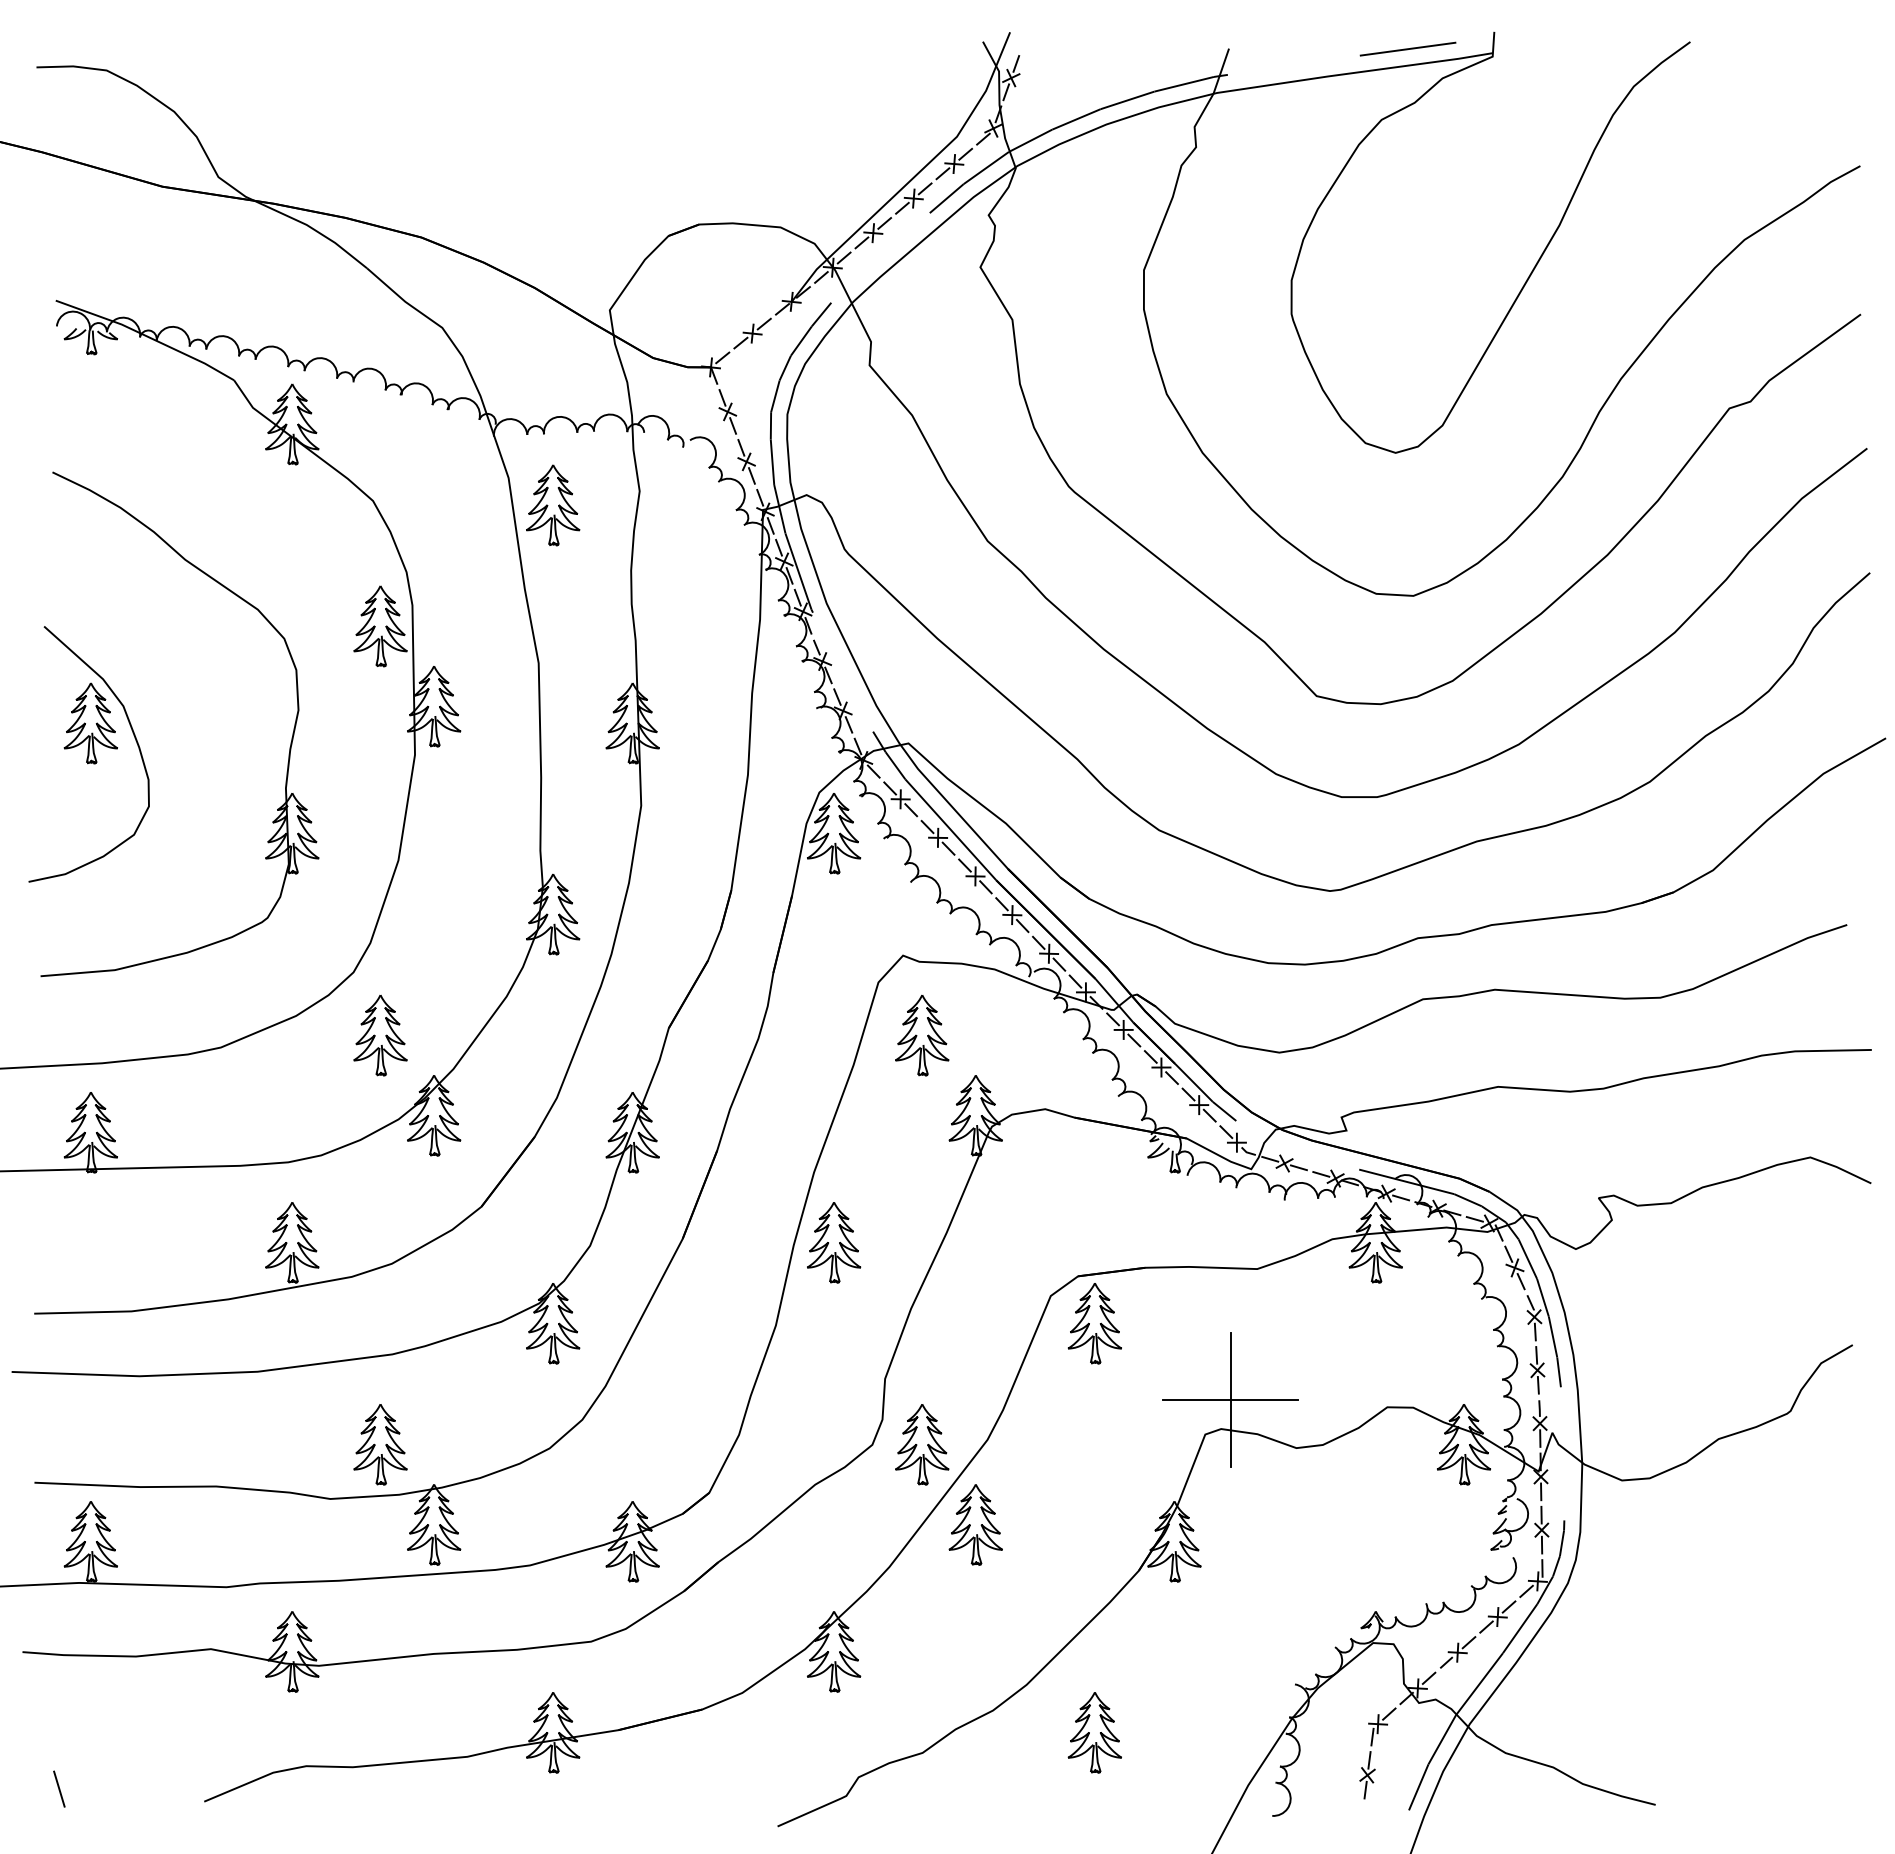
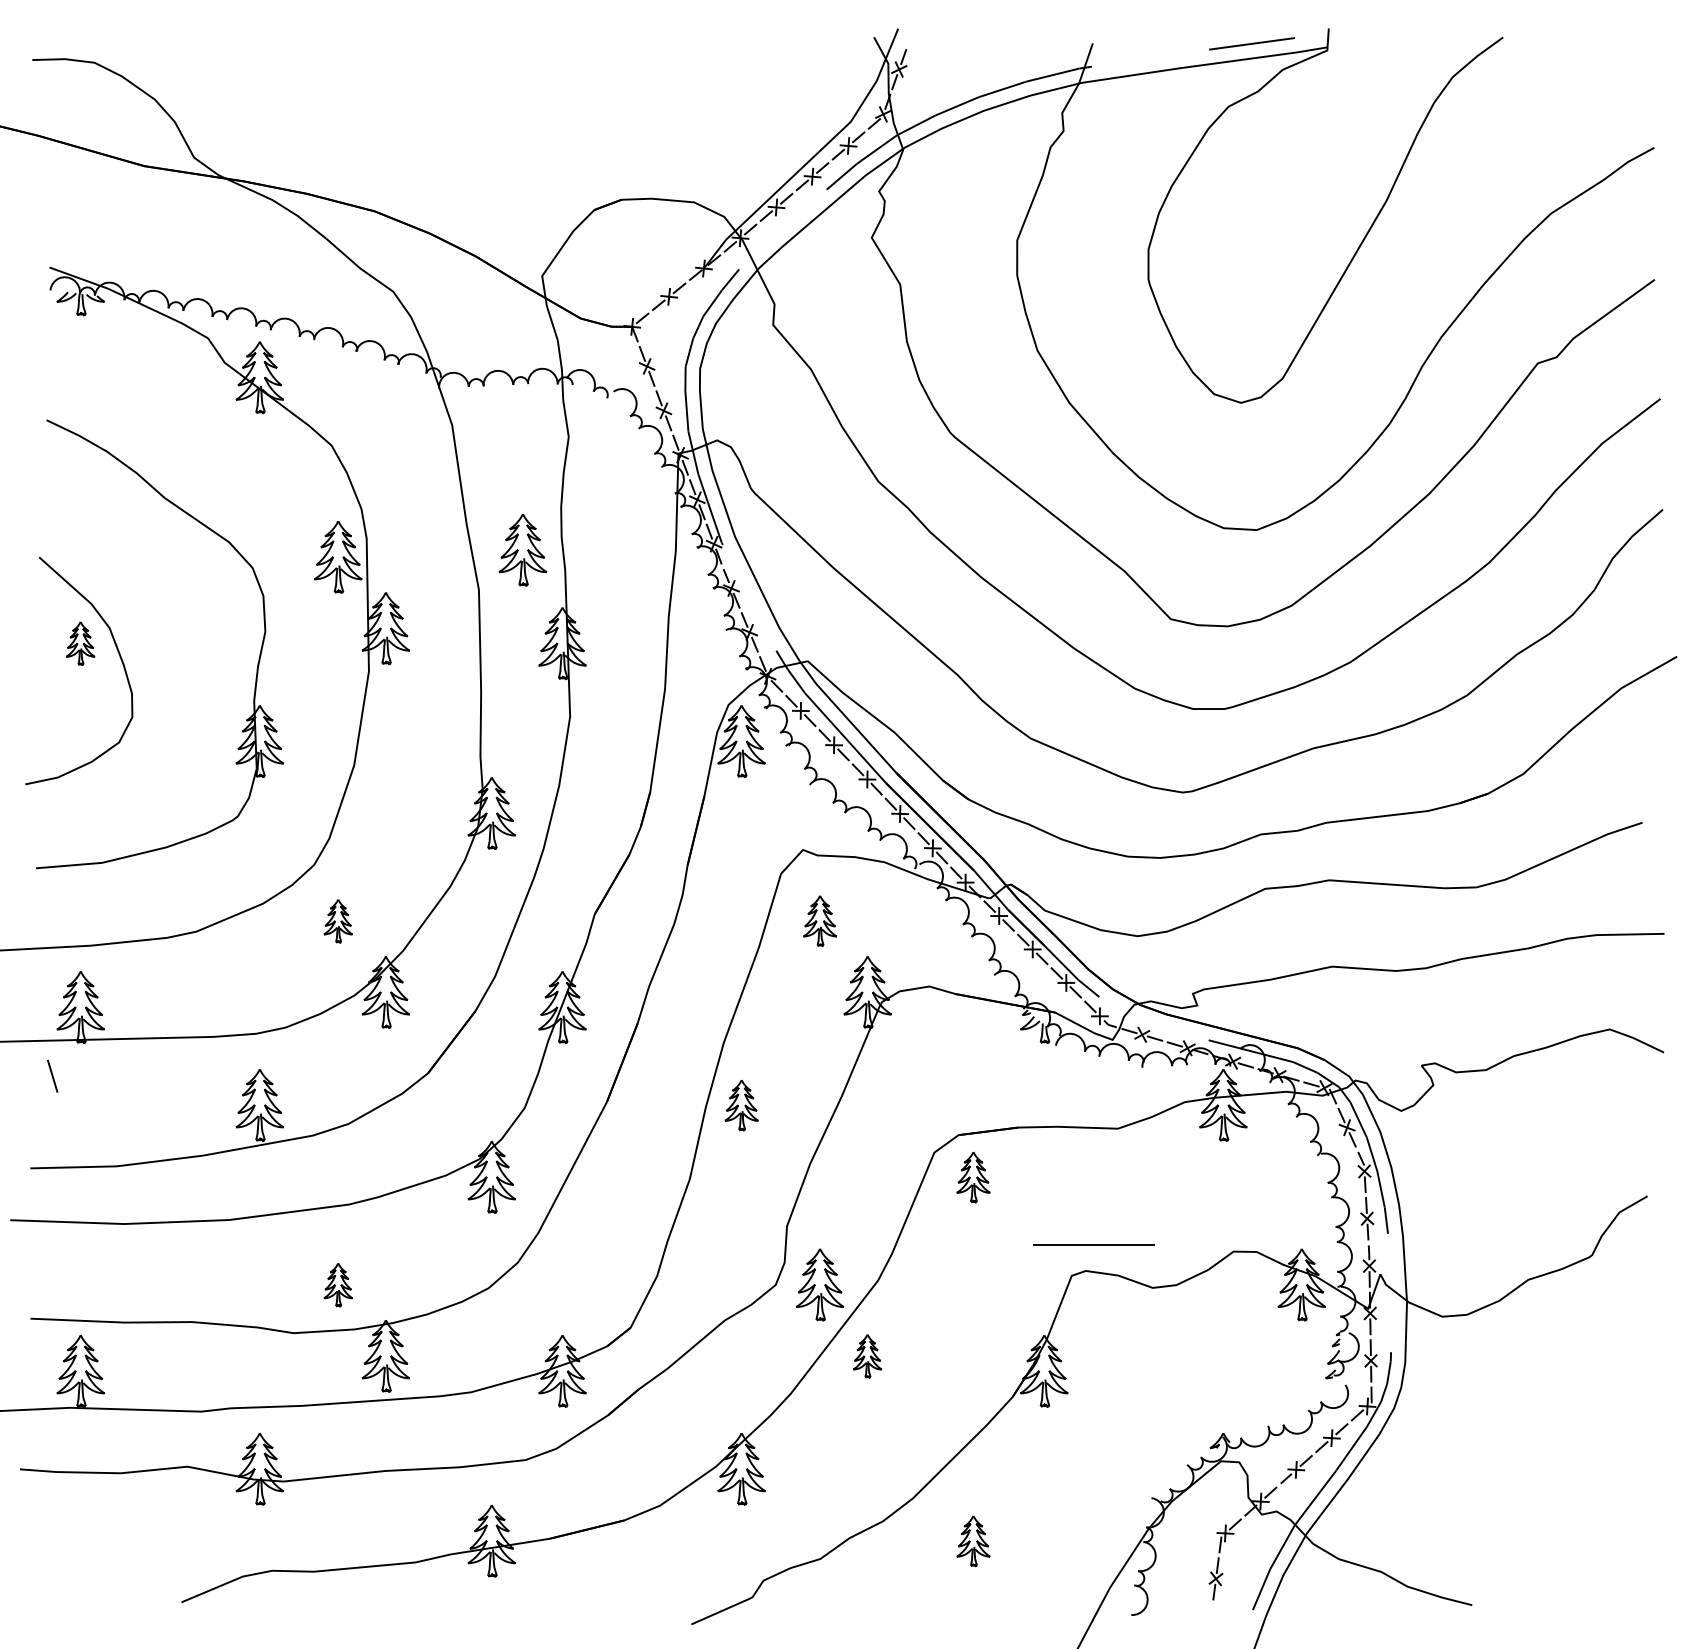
part: (553, 505) -> (523, 550), moved
part: (90, 723) -> (80, 643), size x0.6
part: (380, 1035) -> (338, 920), size x0.6
part: (922, 1035) -> (820, 920), size x0.7
part: (834, 1242) -> (742, 1105), size x0.7
part: (1094, 1323) -> (973, 1177), size x0.7
line: (1230, 1399) -> (1094, 1244), removed
part: (380, 1444) -> (338, 1284), size x0.6
part: (975, 1524) -> (867, 1355), size x0.6
part: (1094, 1732) -> (973, 1540), size x0.7
line: (59, 1788) -> (52, 1075), moved

